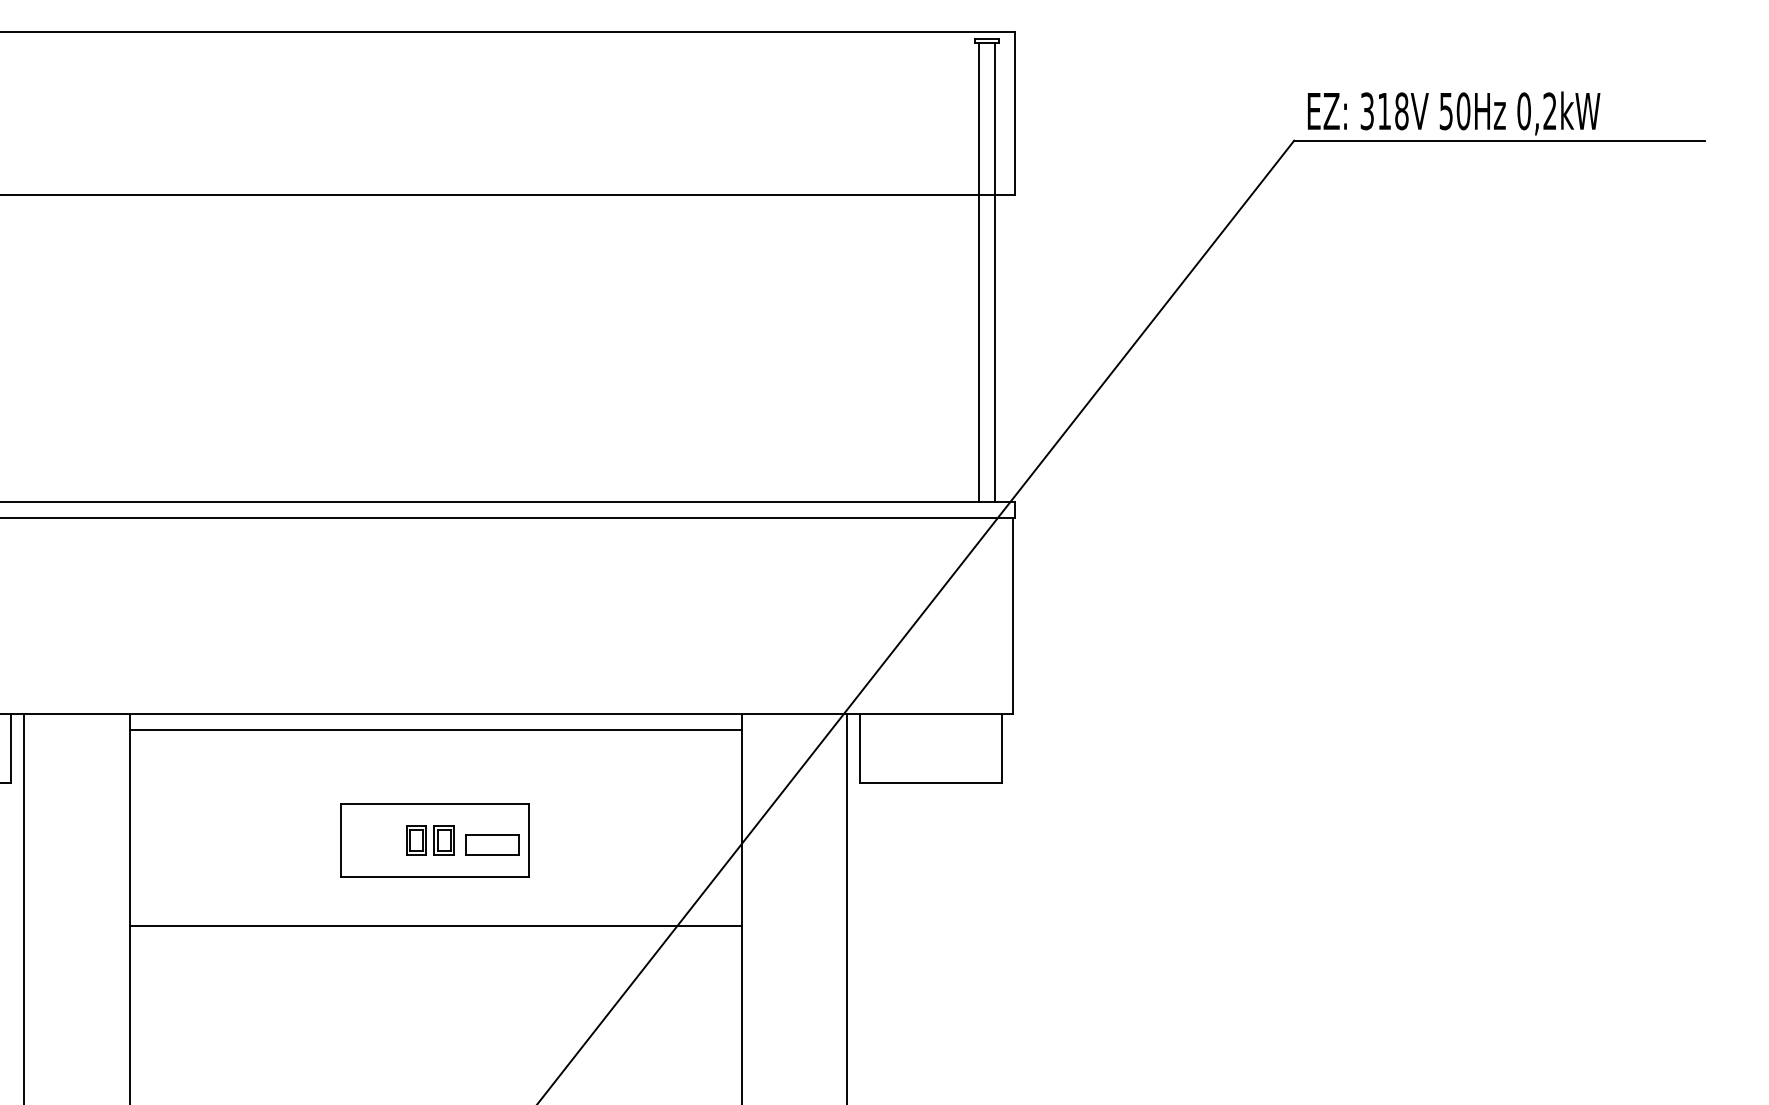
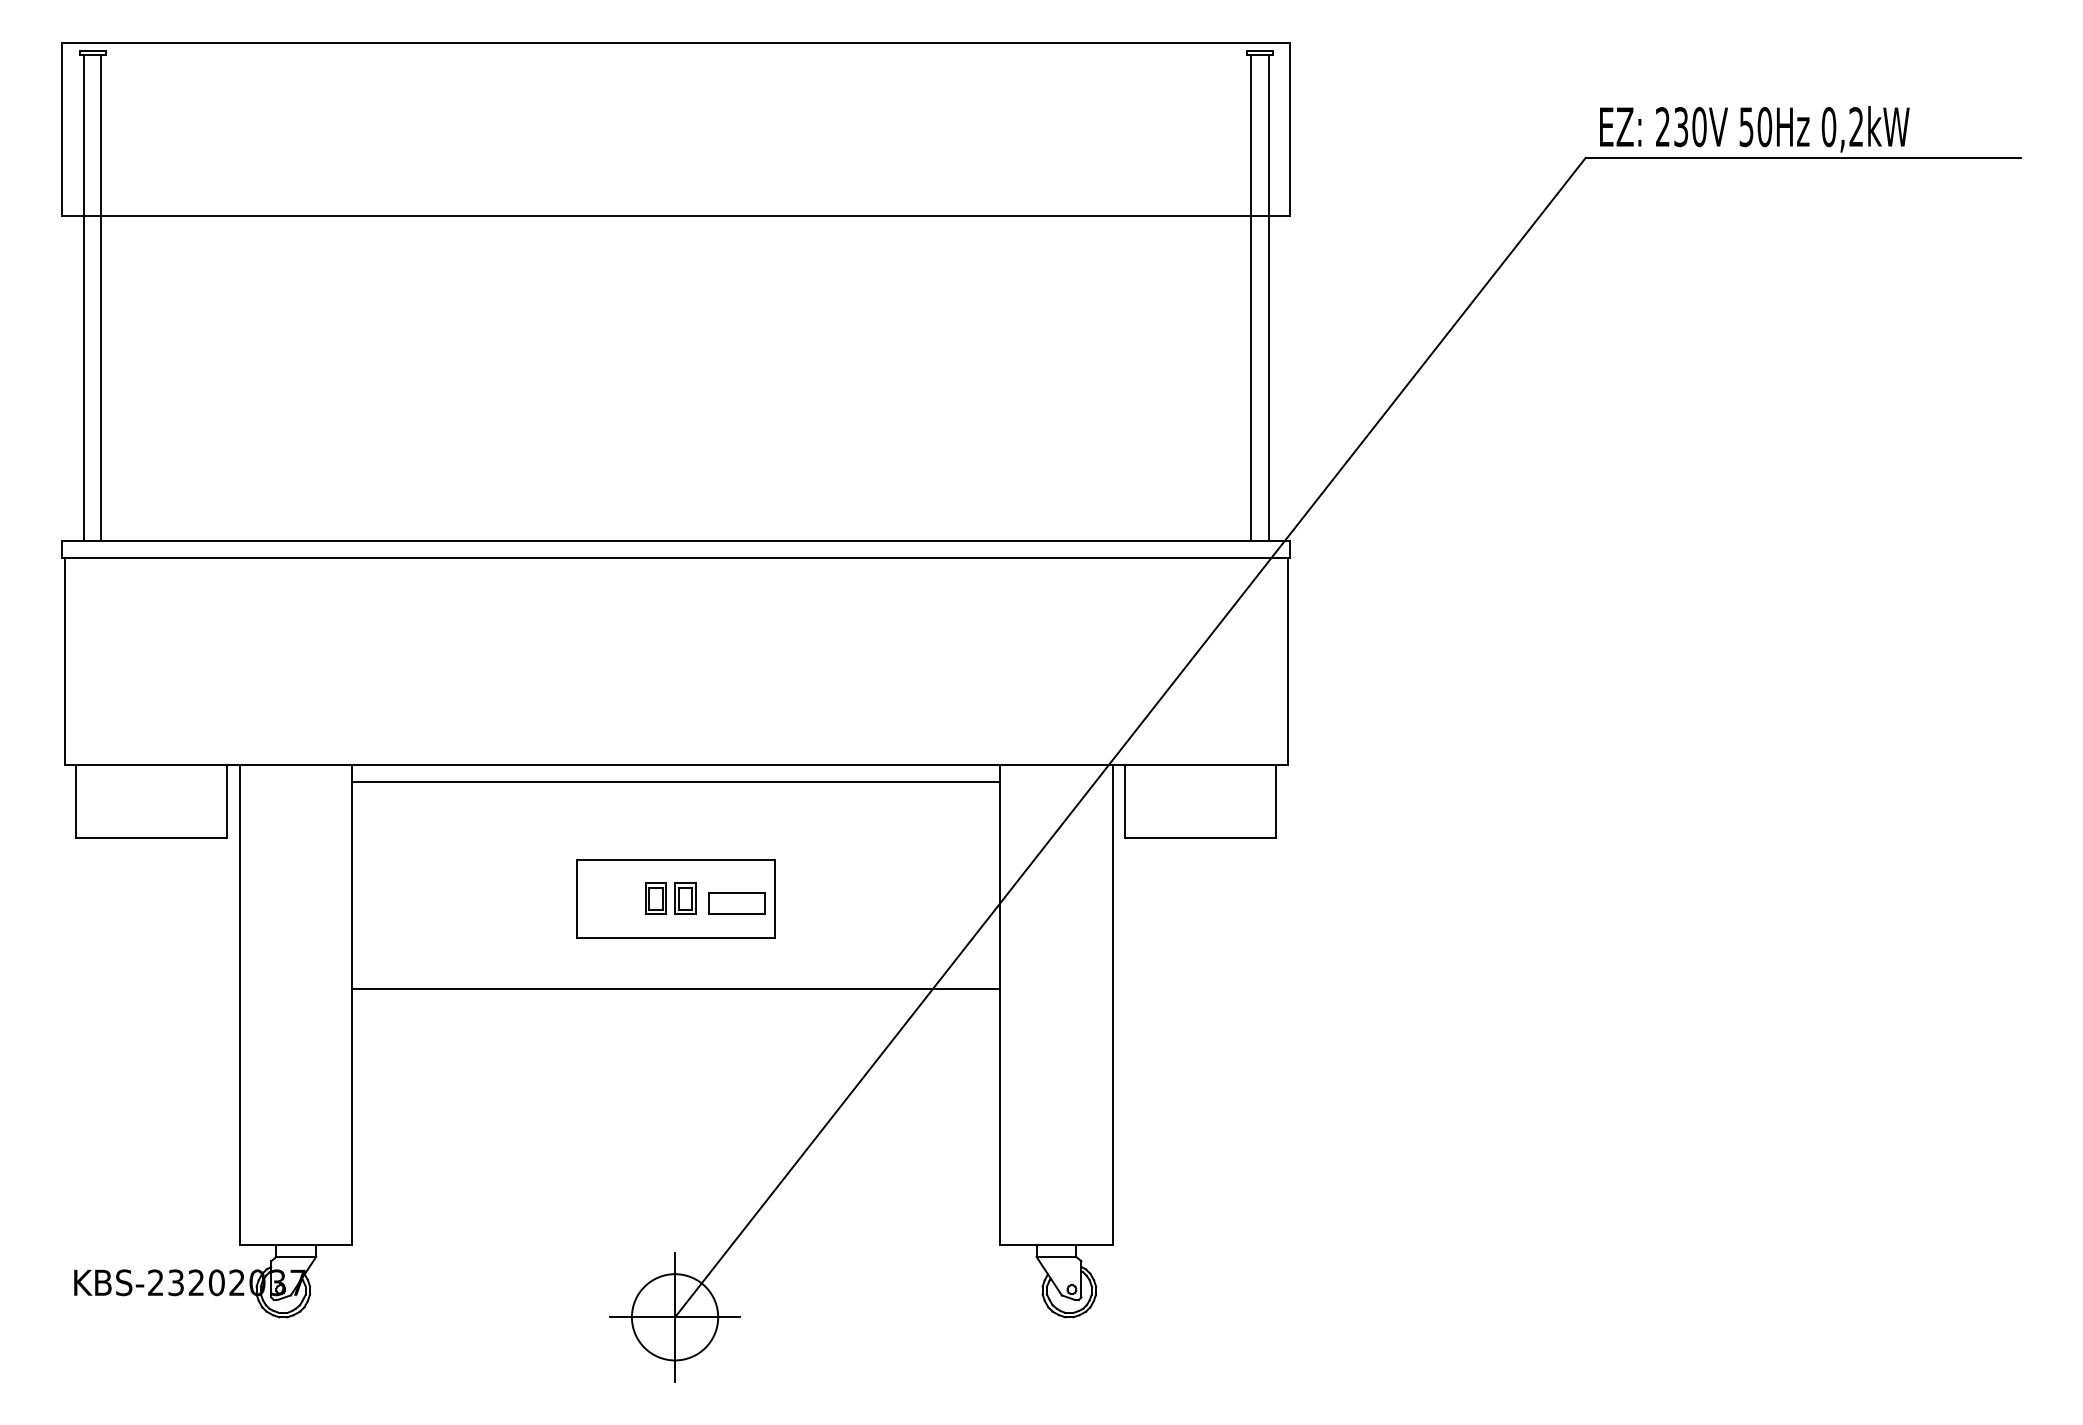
text: (1384, 111) -> (1681, 127), 318V -> 230V

